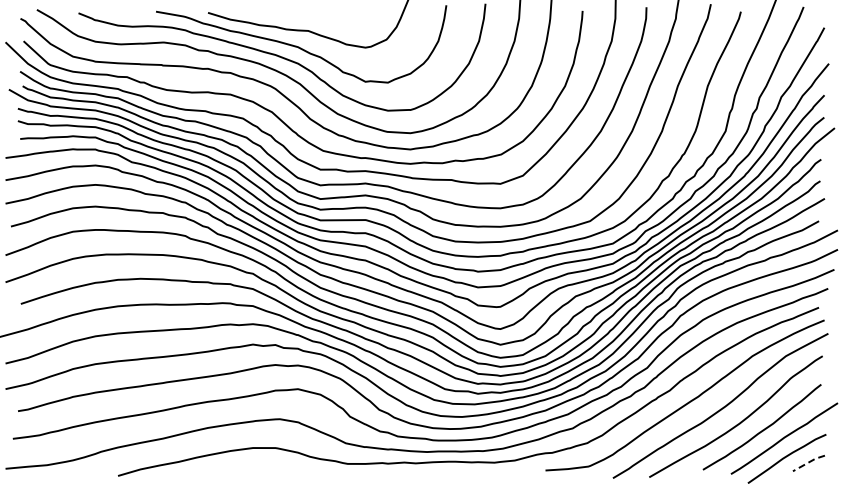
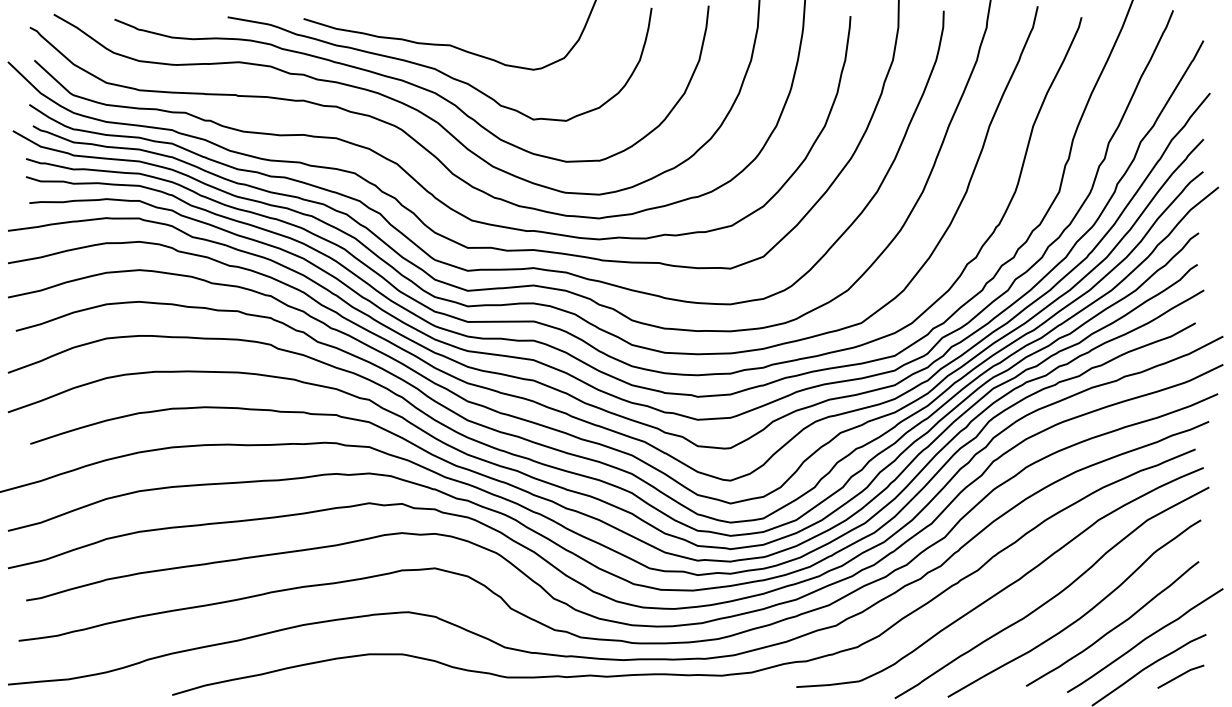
line: (808, 462) -> (1180, 675), dashed -> solid

